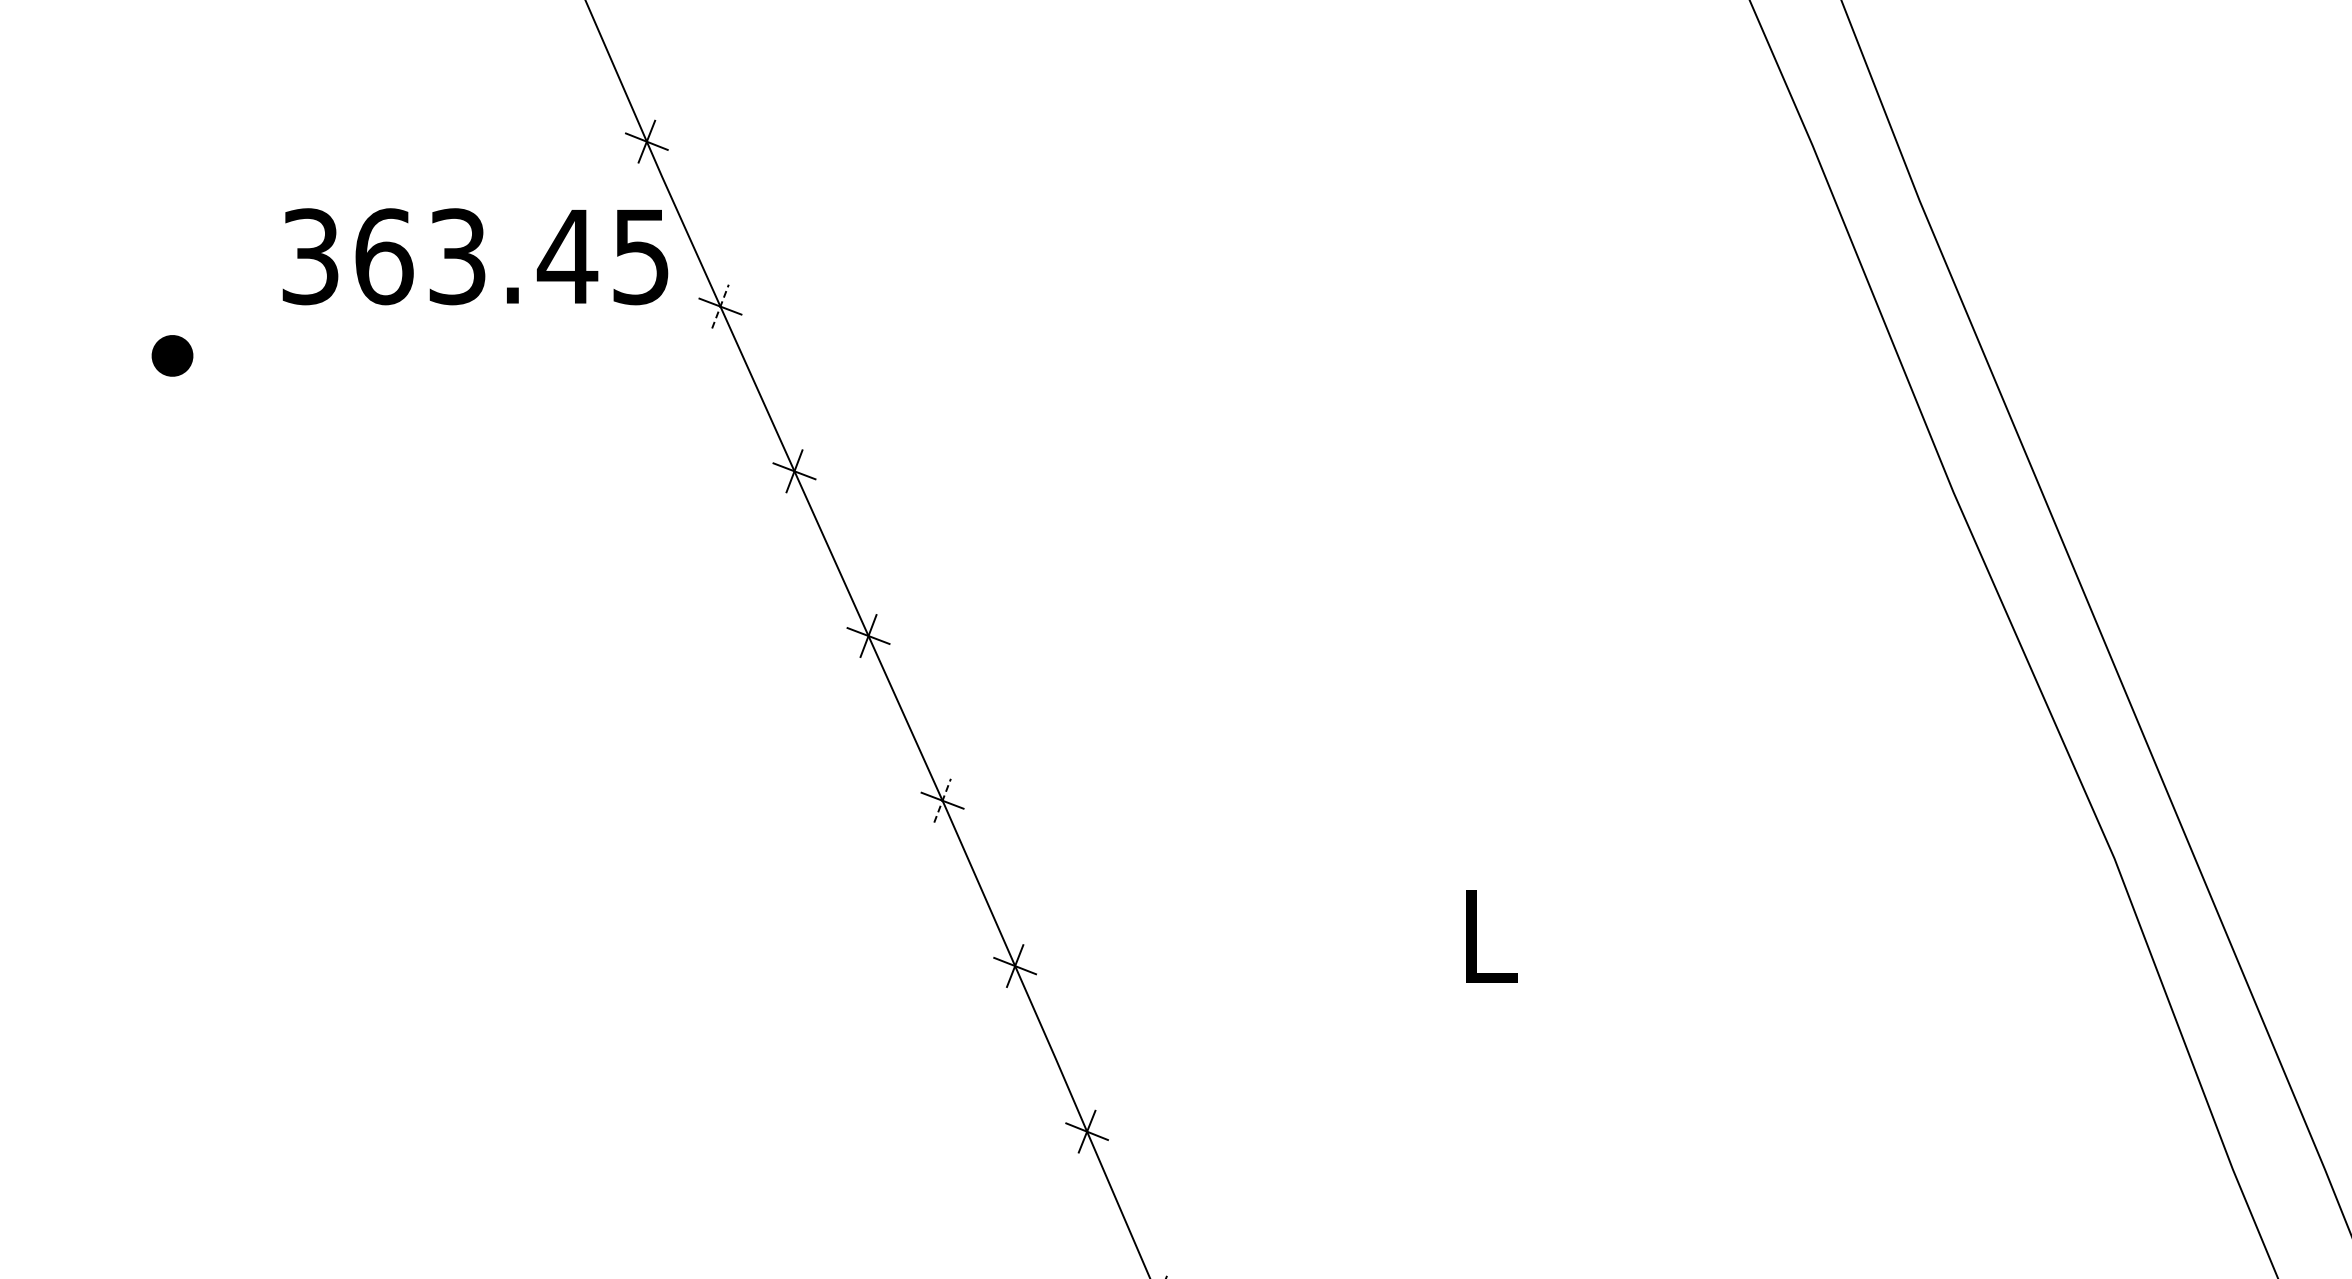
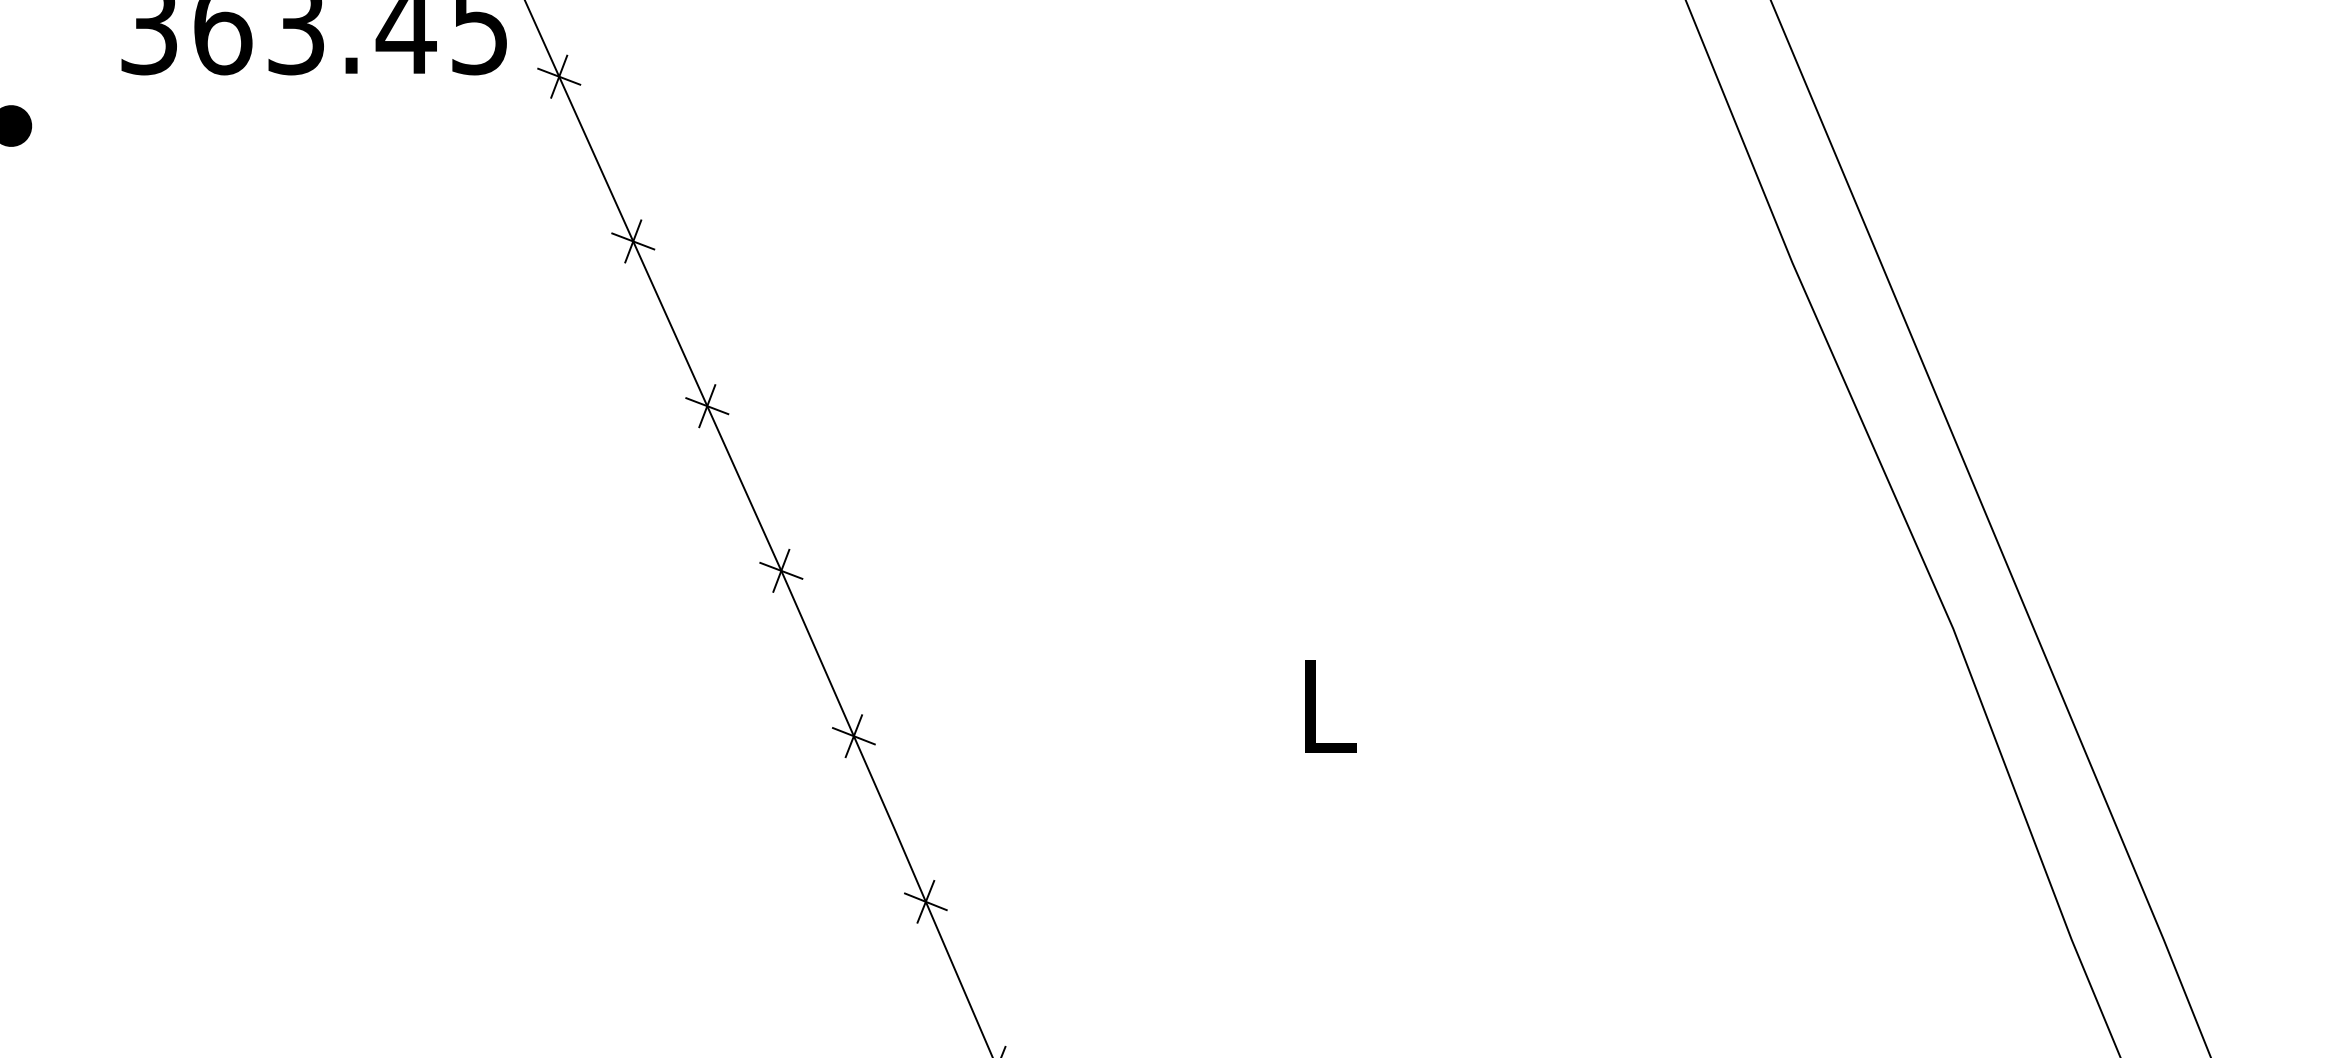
line: (720, 306) -> (559, 76), dashed -> solid
line: (942, 800) -> (781, 570), dashed -> solid

